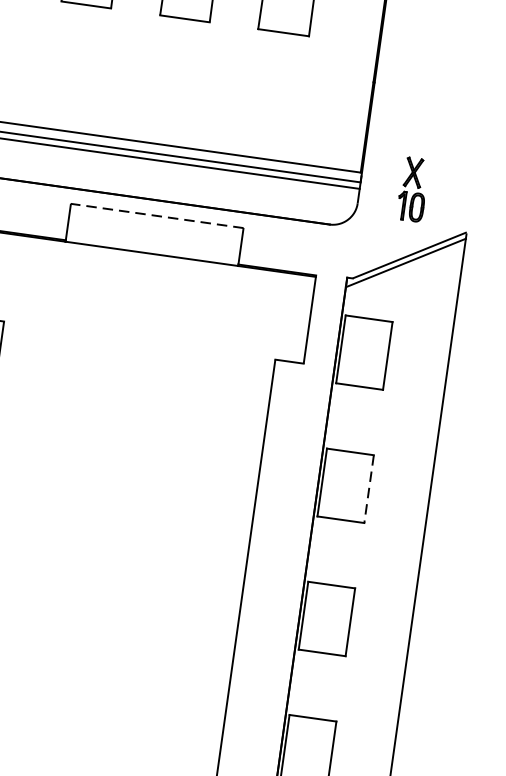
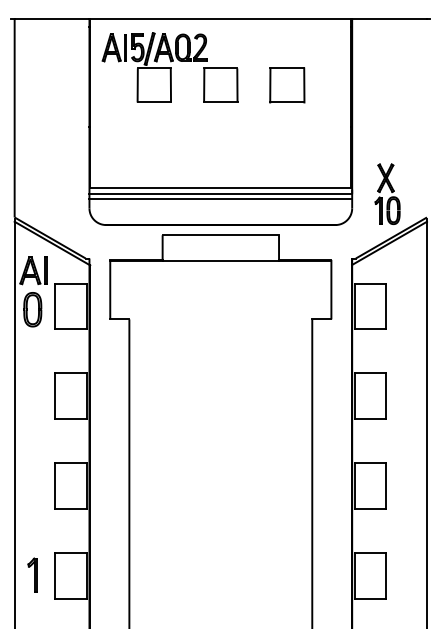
part: (413, 188) -> (387, 193), size x1.43
line: (156, 216) -> (220, 235), dashed -> solid
line: (369, 489) -> (386, 396), dashed -> solid

